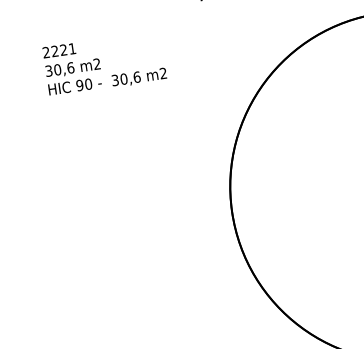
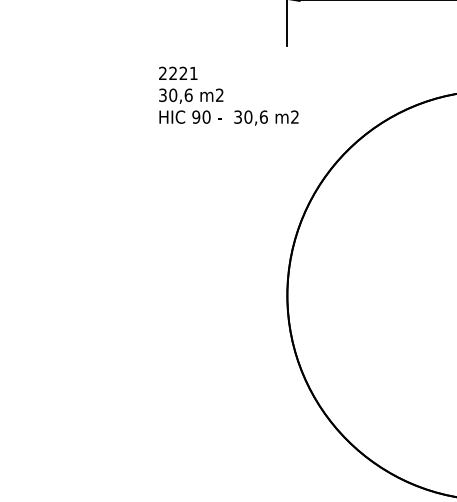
text: (104, 63) -> (228, 95), moved

